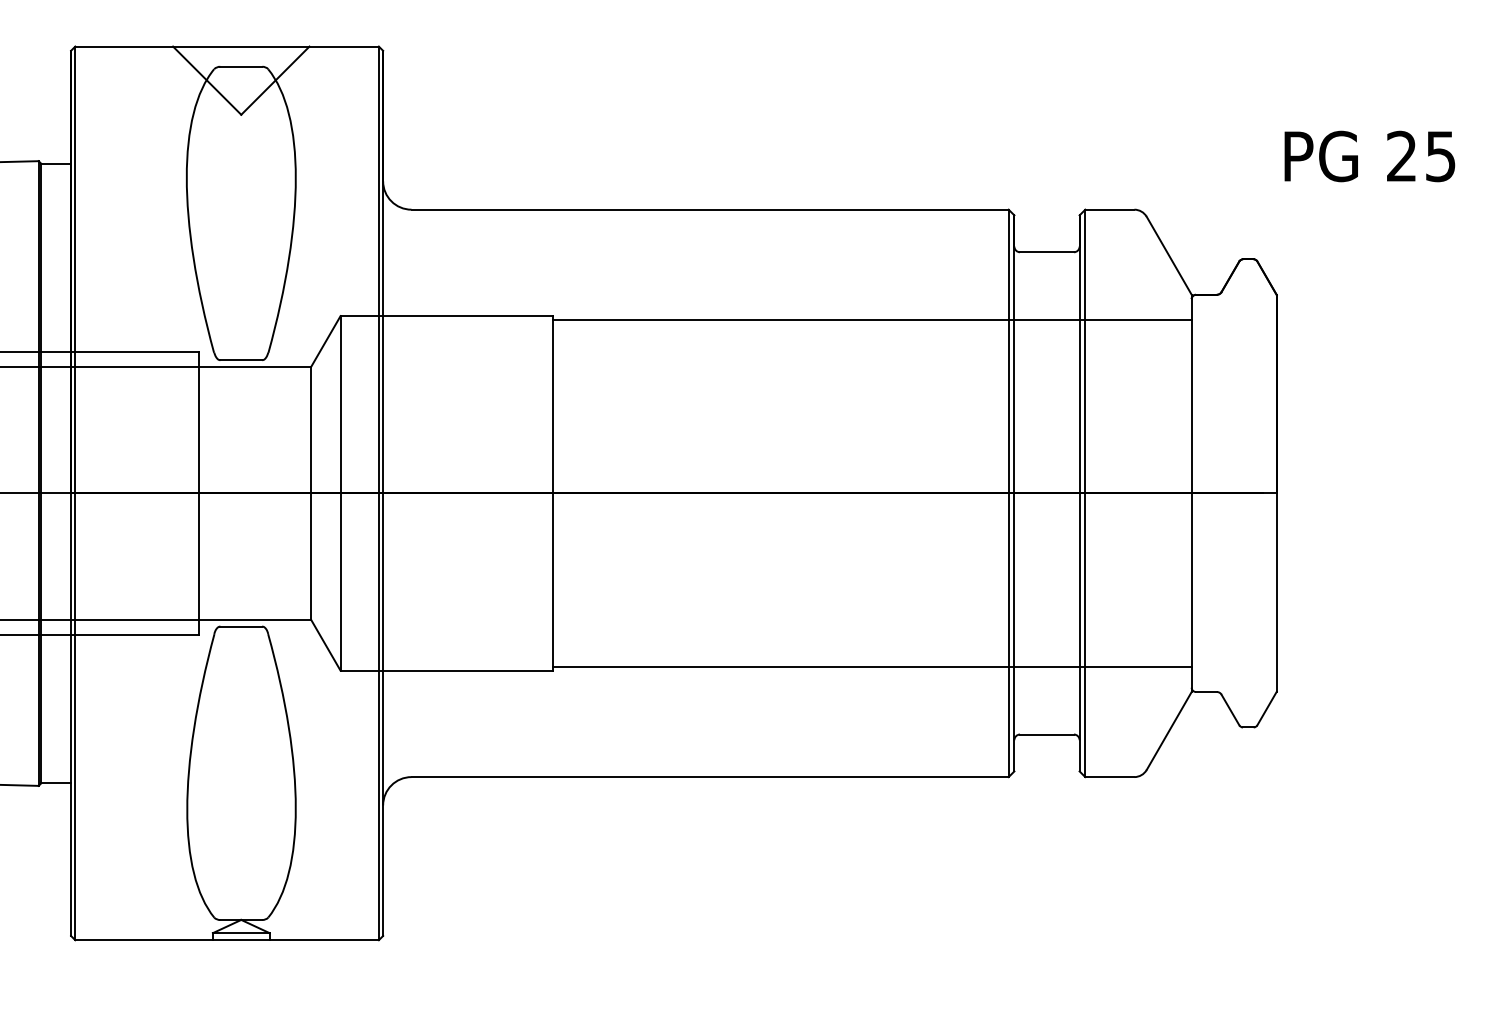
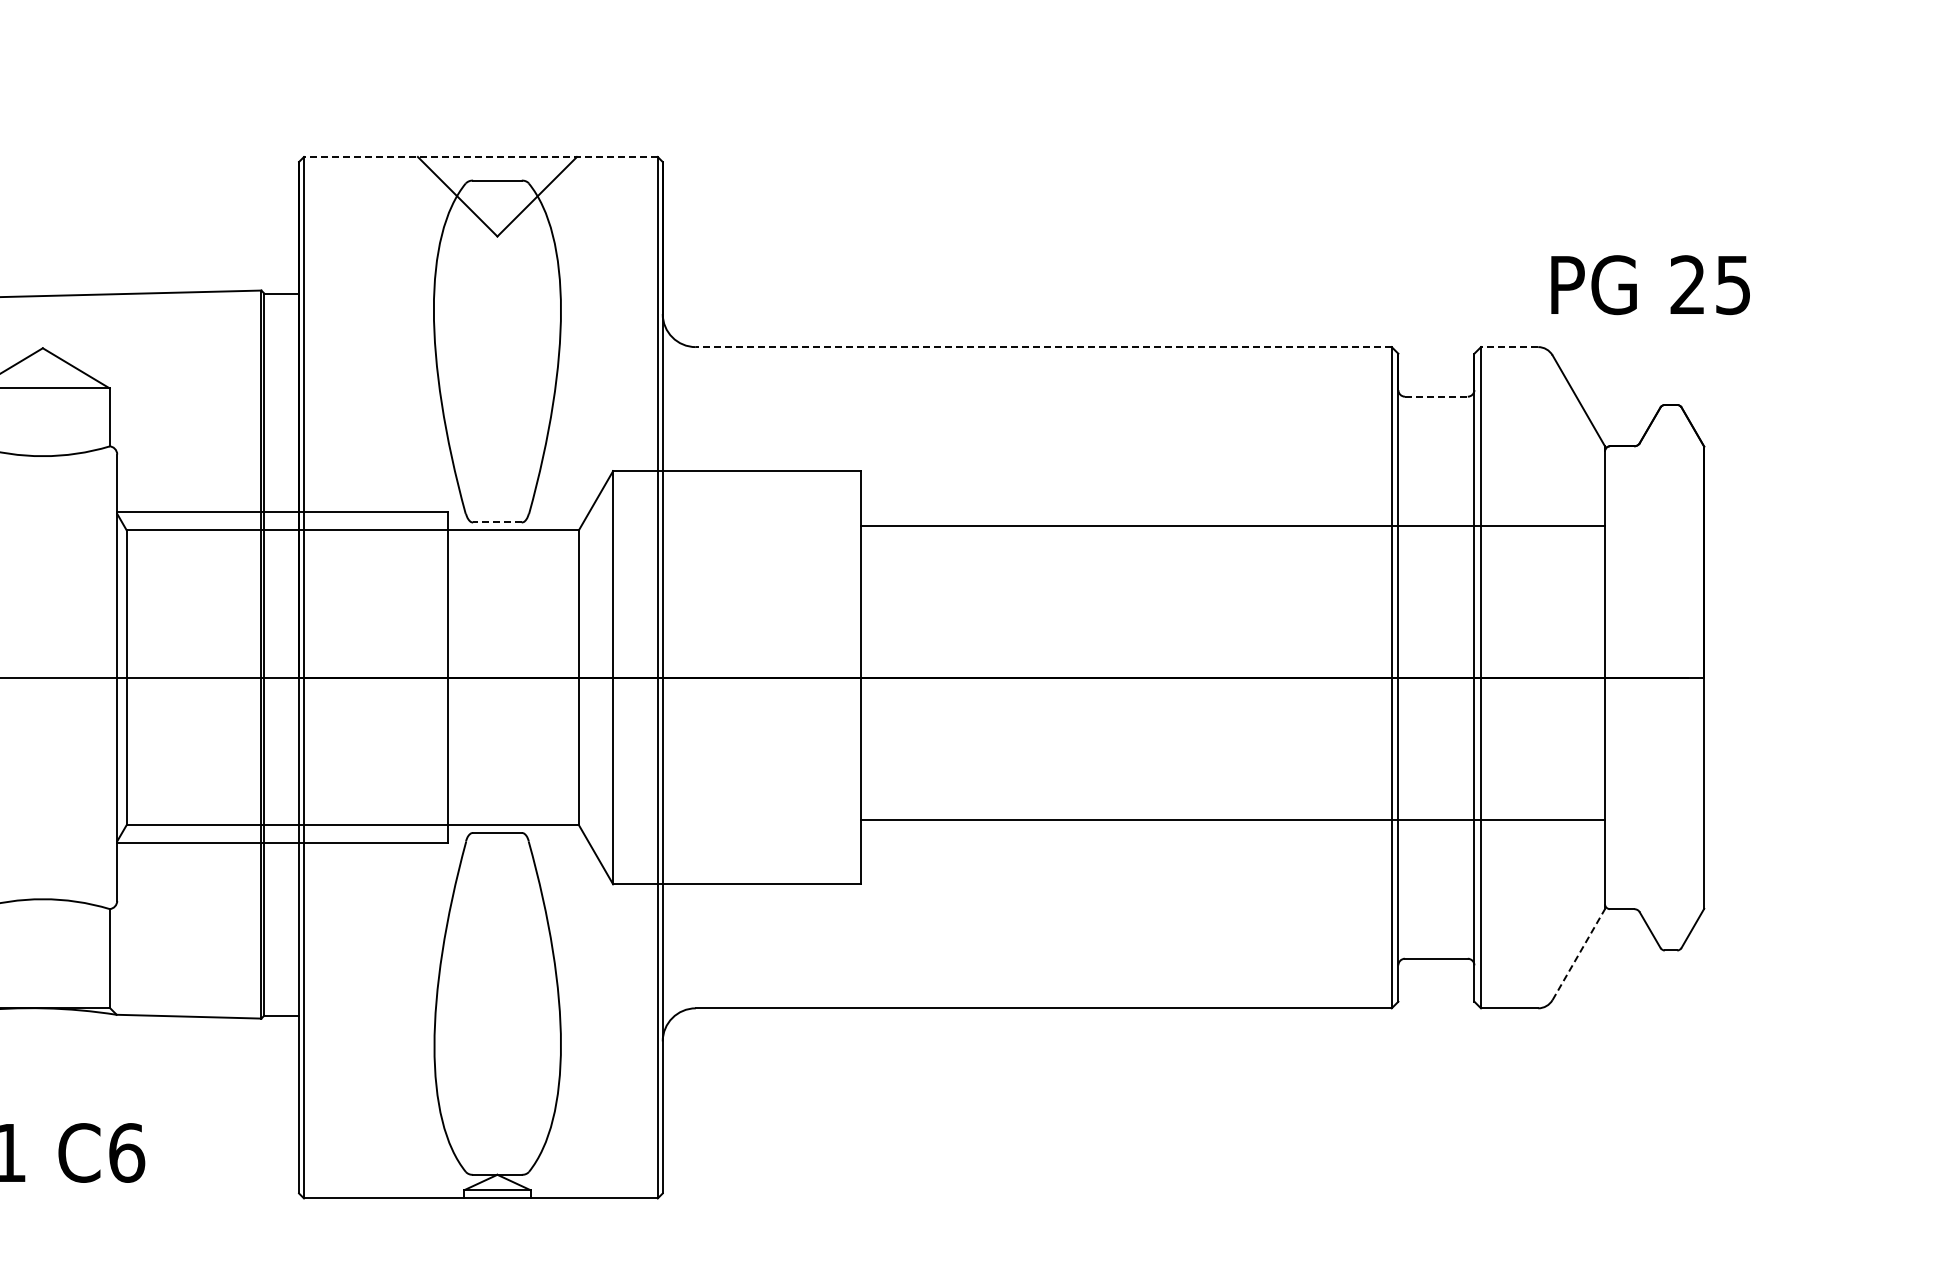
line: (226, 46) -> (480, 157), solid -> dashed
text: (1369, 156) -> (1650, 285), moved
line: (709, 210) -> (1043, 347), solid -> dashed
line: (1109, 210) -> (1509, 347), solid -> dashed
line: (1047, 252) -> (1436, 396), solid -> dashed
line: (872, 319) -> (1233, 526), moved
line: (240, 360) -> (496, 522), solid -> dashed
line: (872, 667) -> (1233, 820), moved
line: (1169, 730) -> (1579, 954), solid -> dashed

